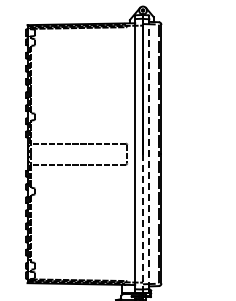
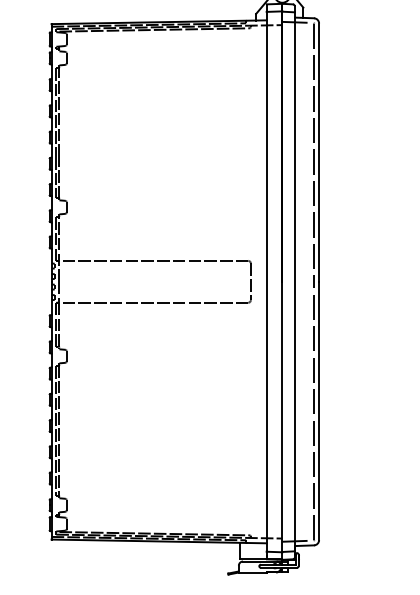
line: (149, 154) -> (295, 282), dashed -> solid
line: (143, 223) -> (283, 420), dashed -> solid

